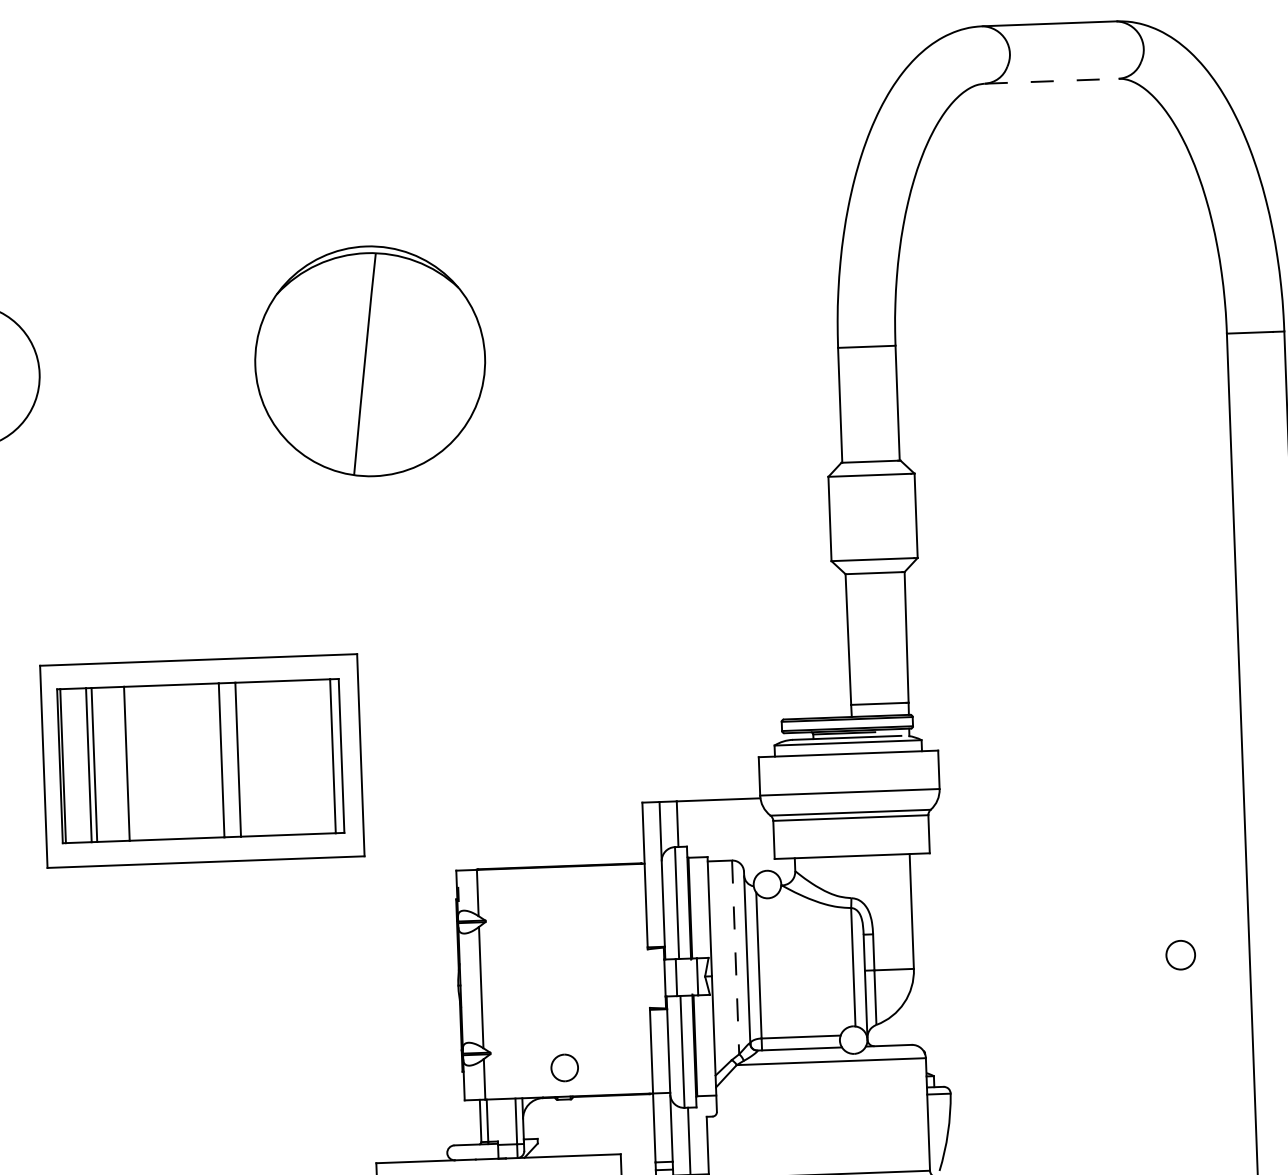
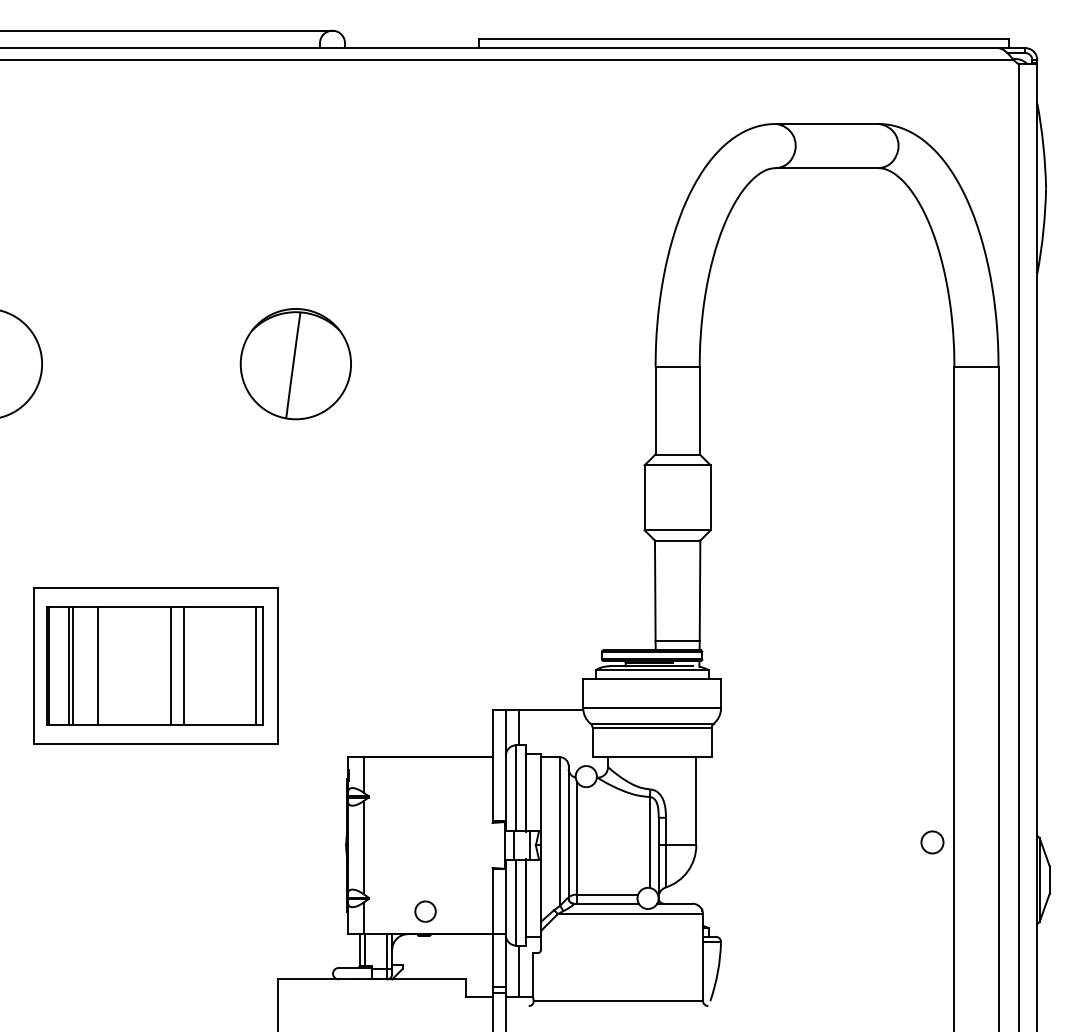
line: (1052, 81) -> (827, 168), dashed -> solid
part: (369, 362) -> (295, 364), size x0.62
circle: (1180, 955) -> (932, 842), moved
line: (735, 958) -> (559, 832), dashed -> solid

